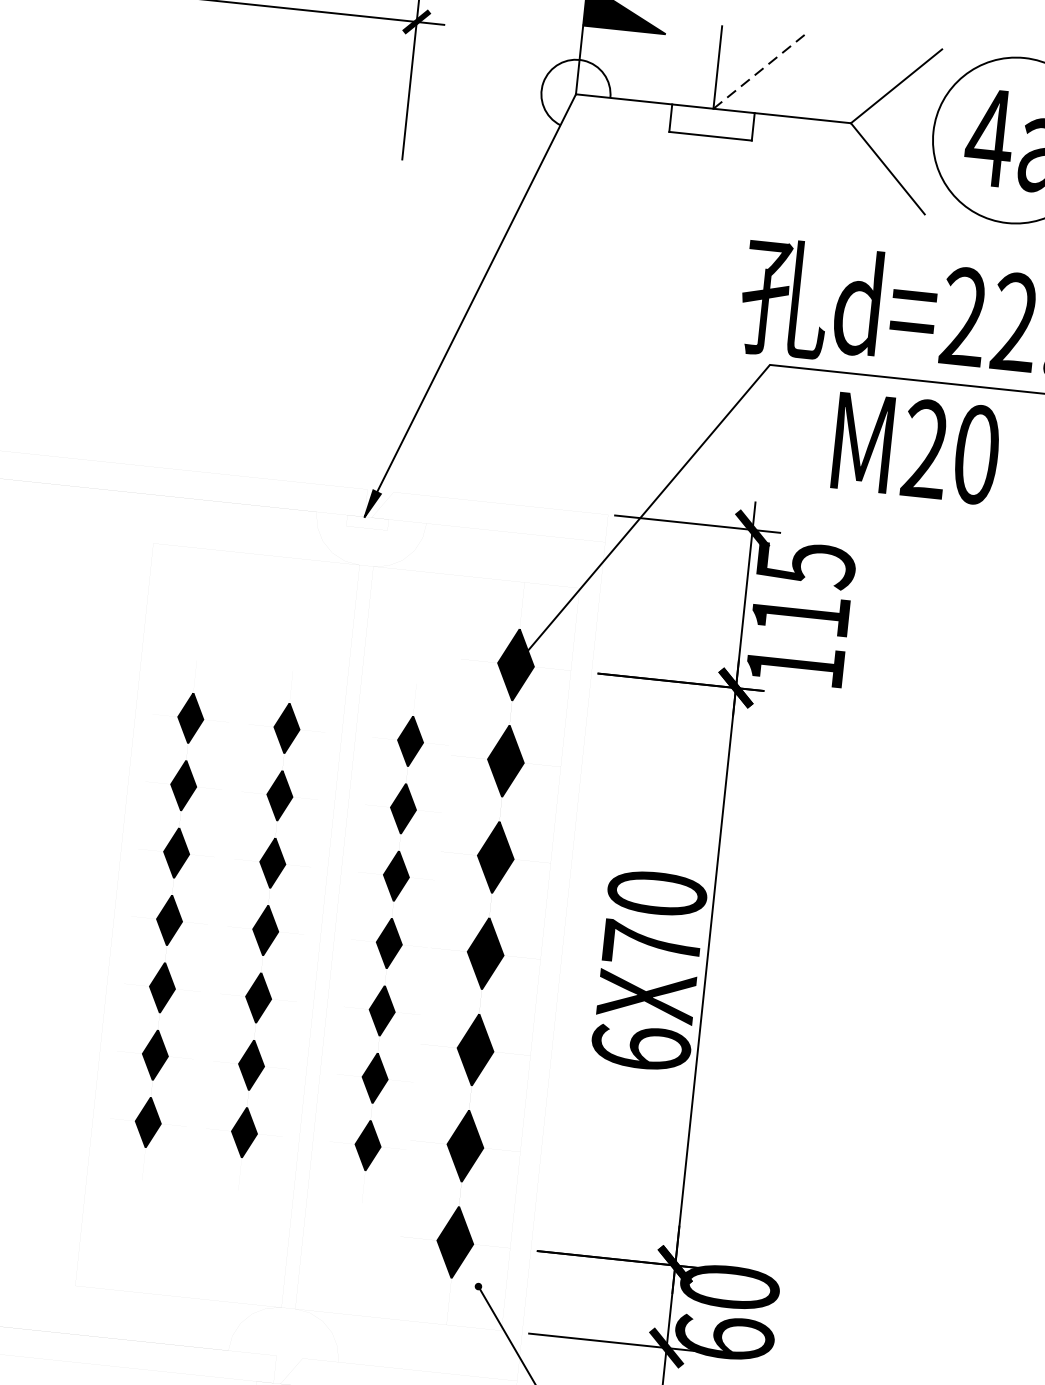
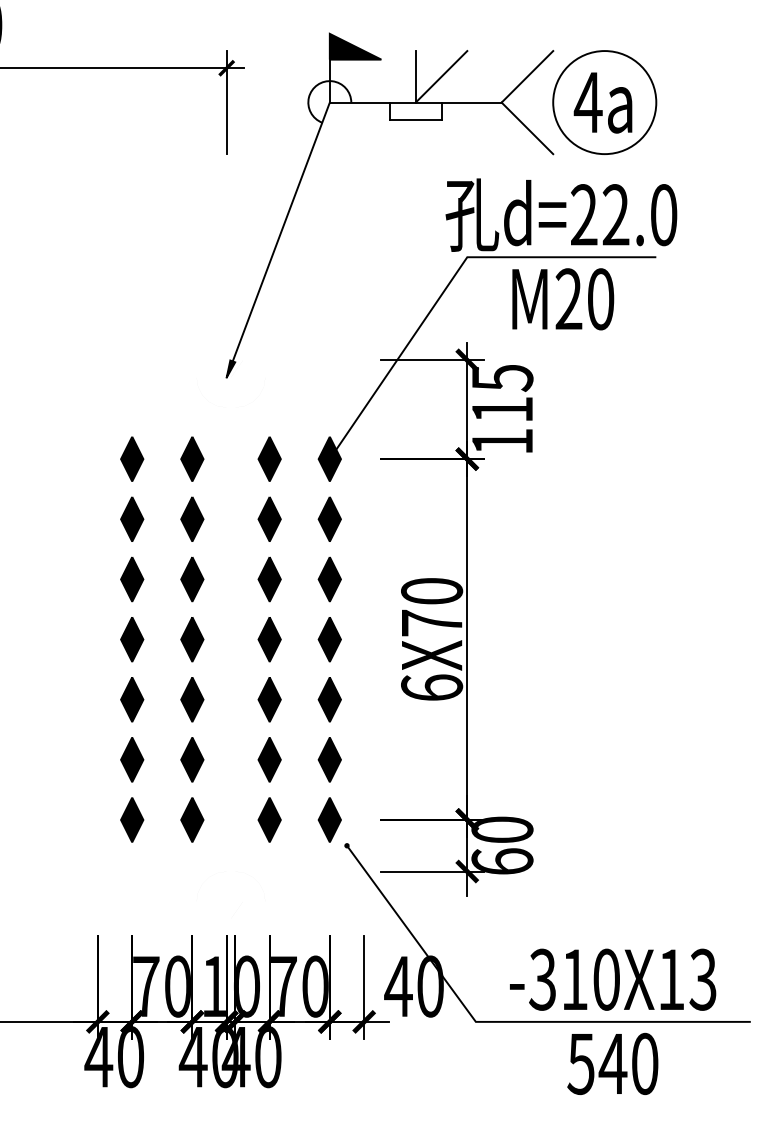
line: (759, 71) -> (441, 76), dashed -> solid
part: (169, 920) -> (132, 639), size x1.43
part: (265, 930) -> (192, 639), size x1.43
part: (389, 943) -> (269, 639), size x1.43

